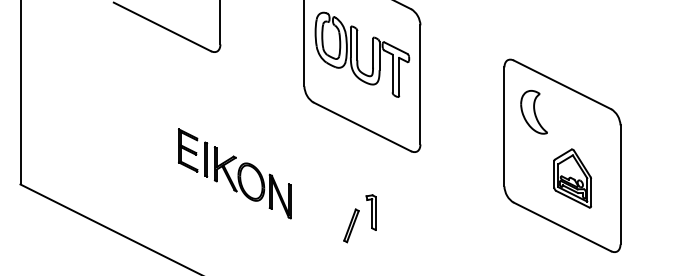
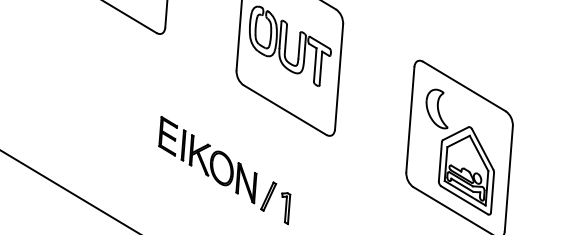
part: (234, 173) -> (207, 159), moved
part: (572, 178) -> (466, 169), size x1.67
part: (370, 212) -> (284, 208), moved

